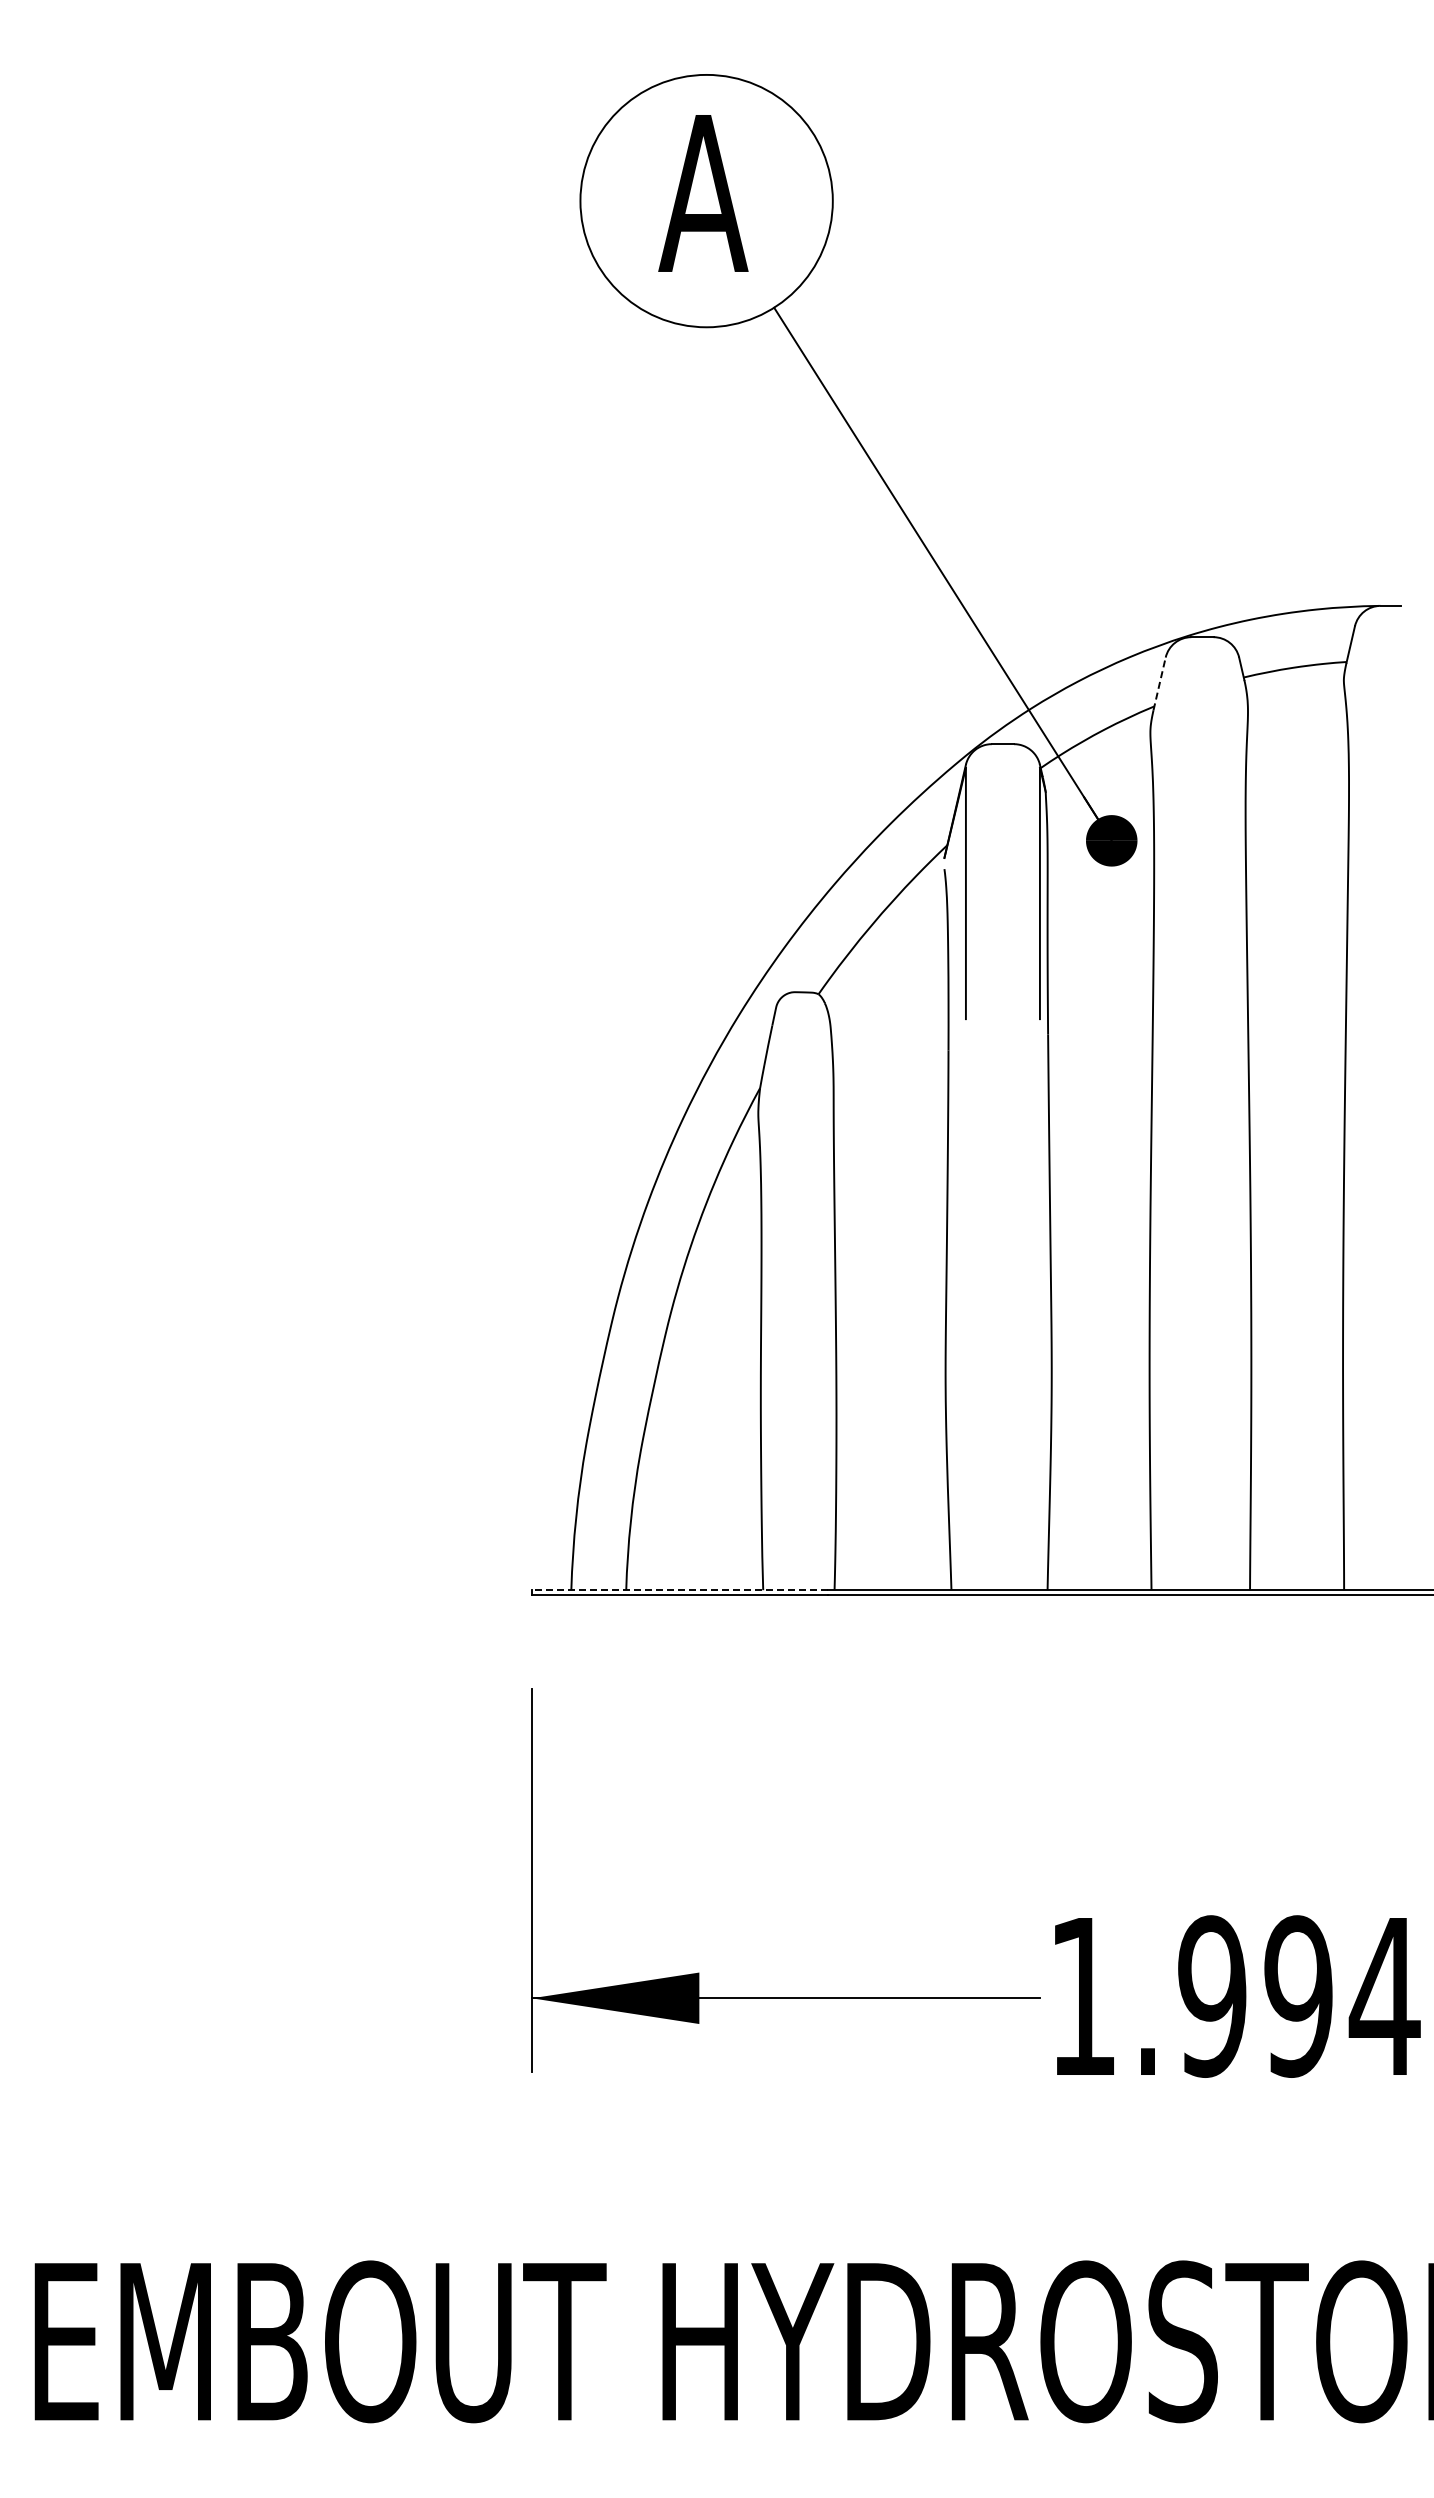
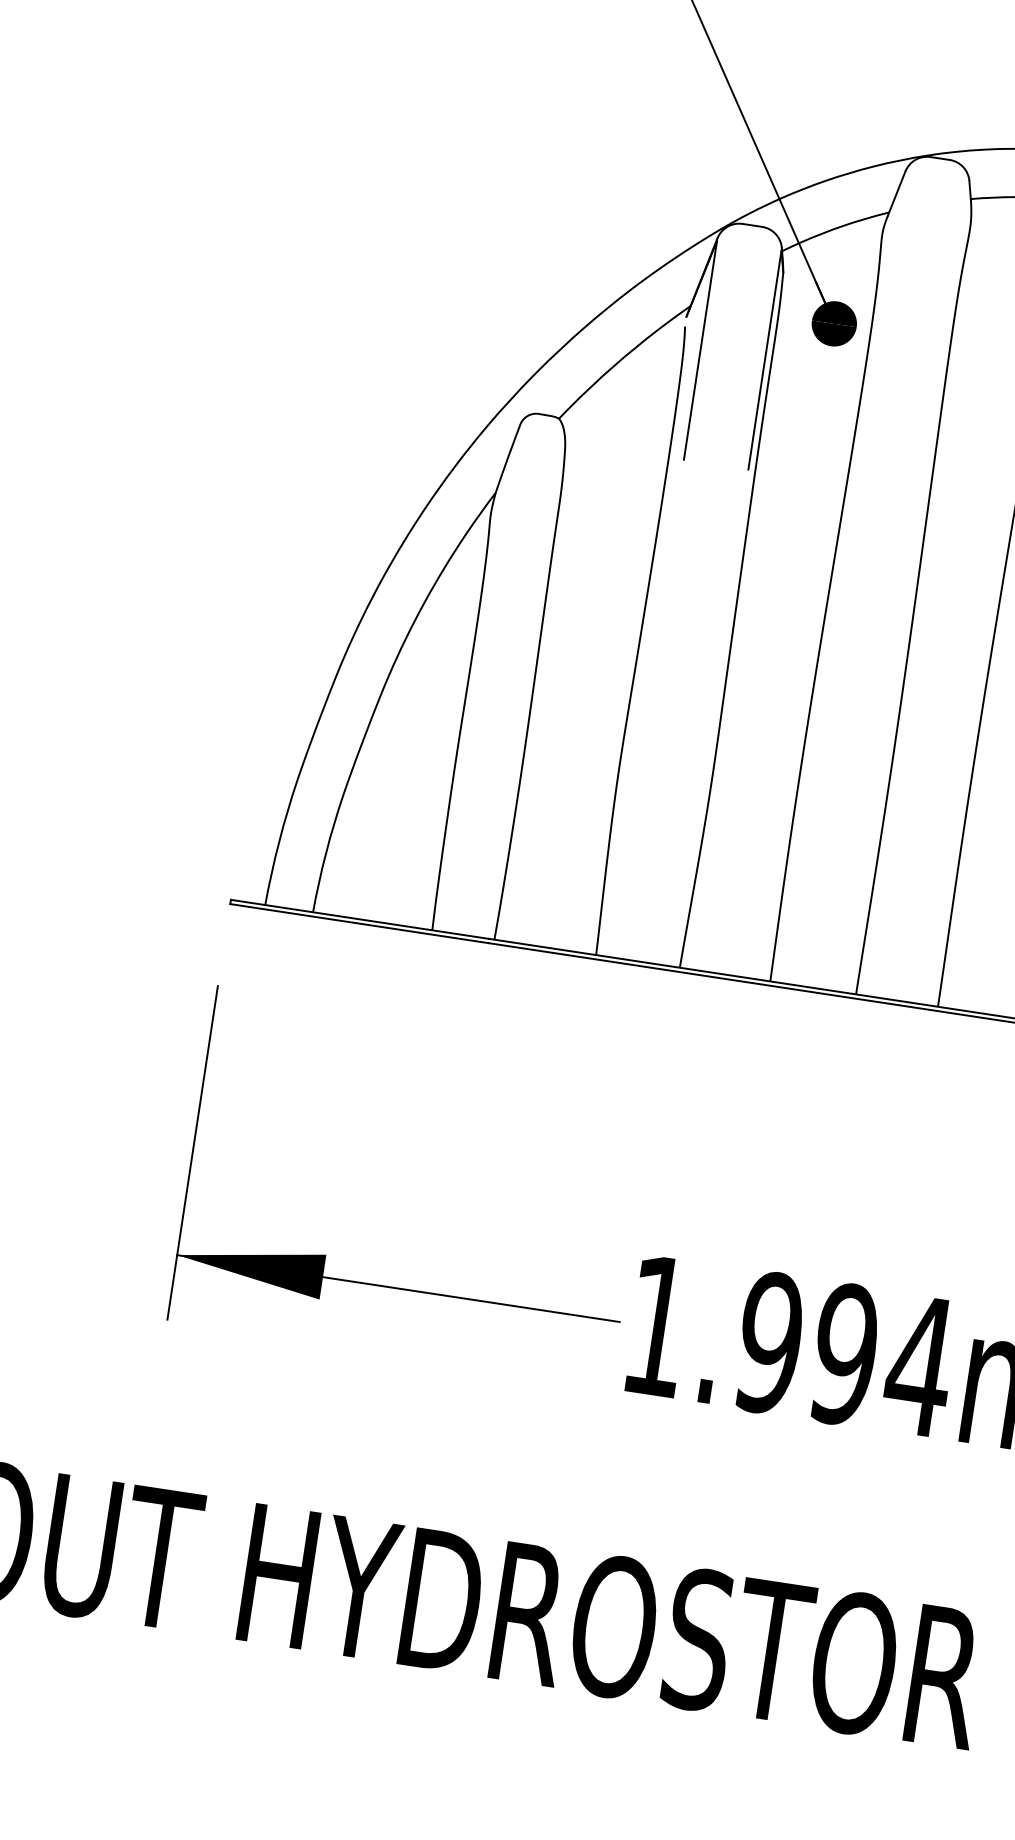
line: (1159, 683) -> (896, 193), dashed -> solid
line: (679, 1590) -> (359, 919), dashed -> solid

